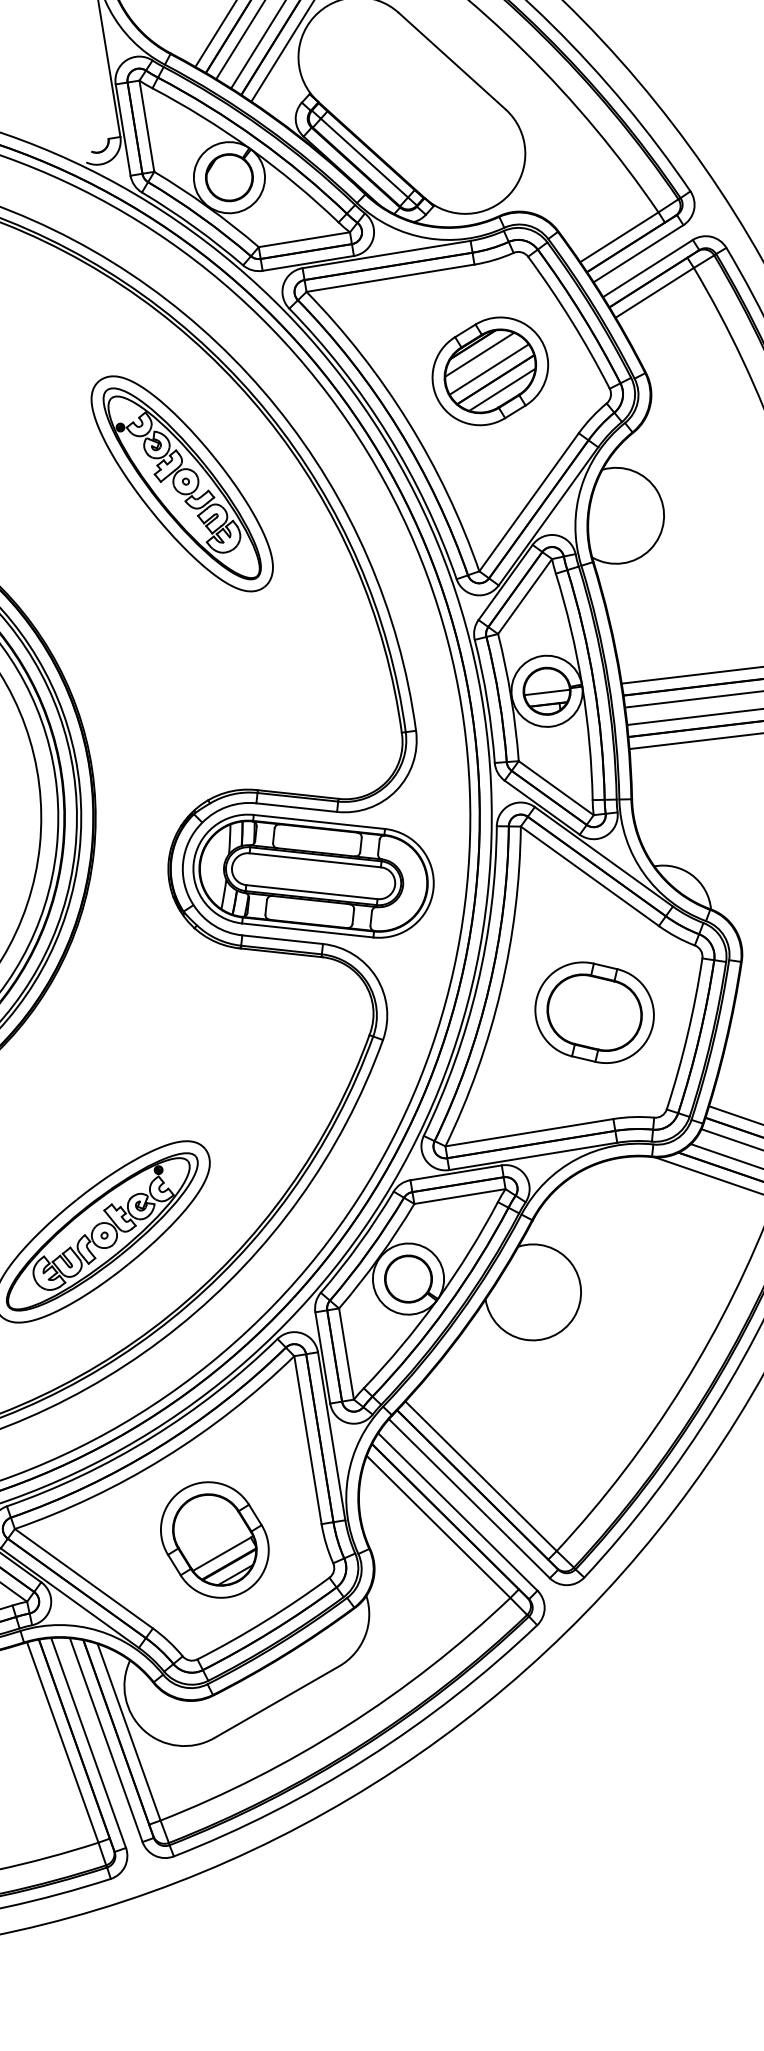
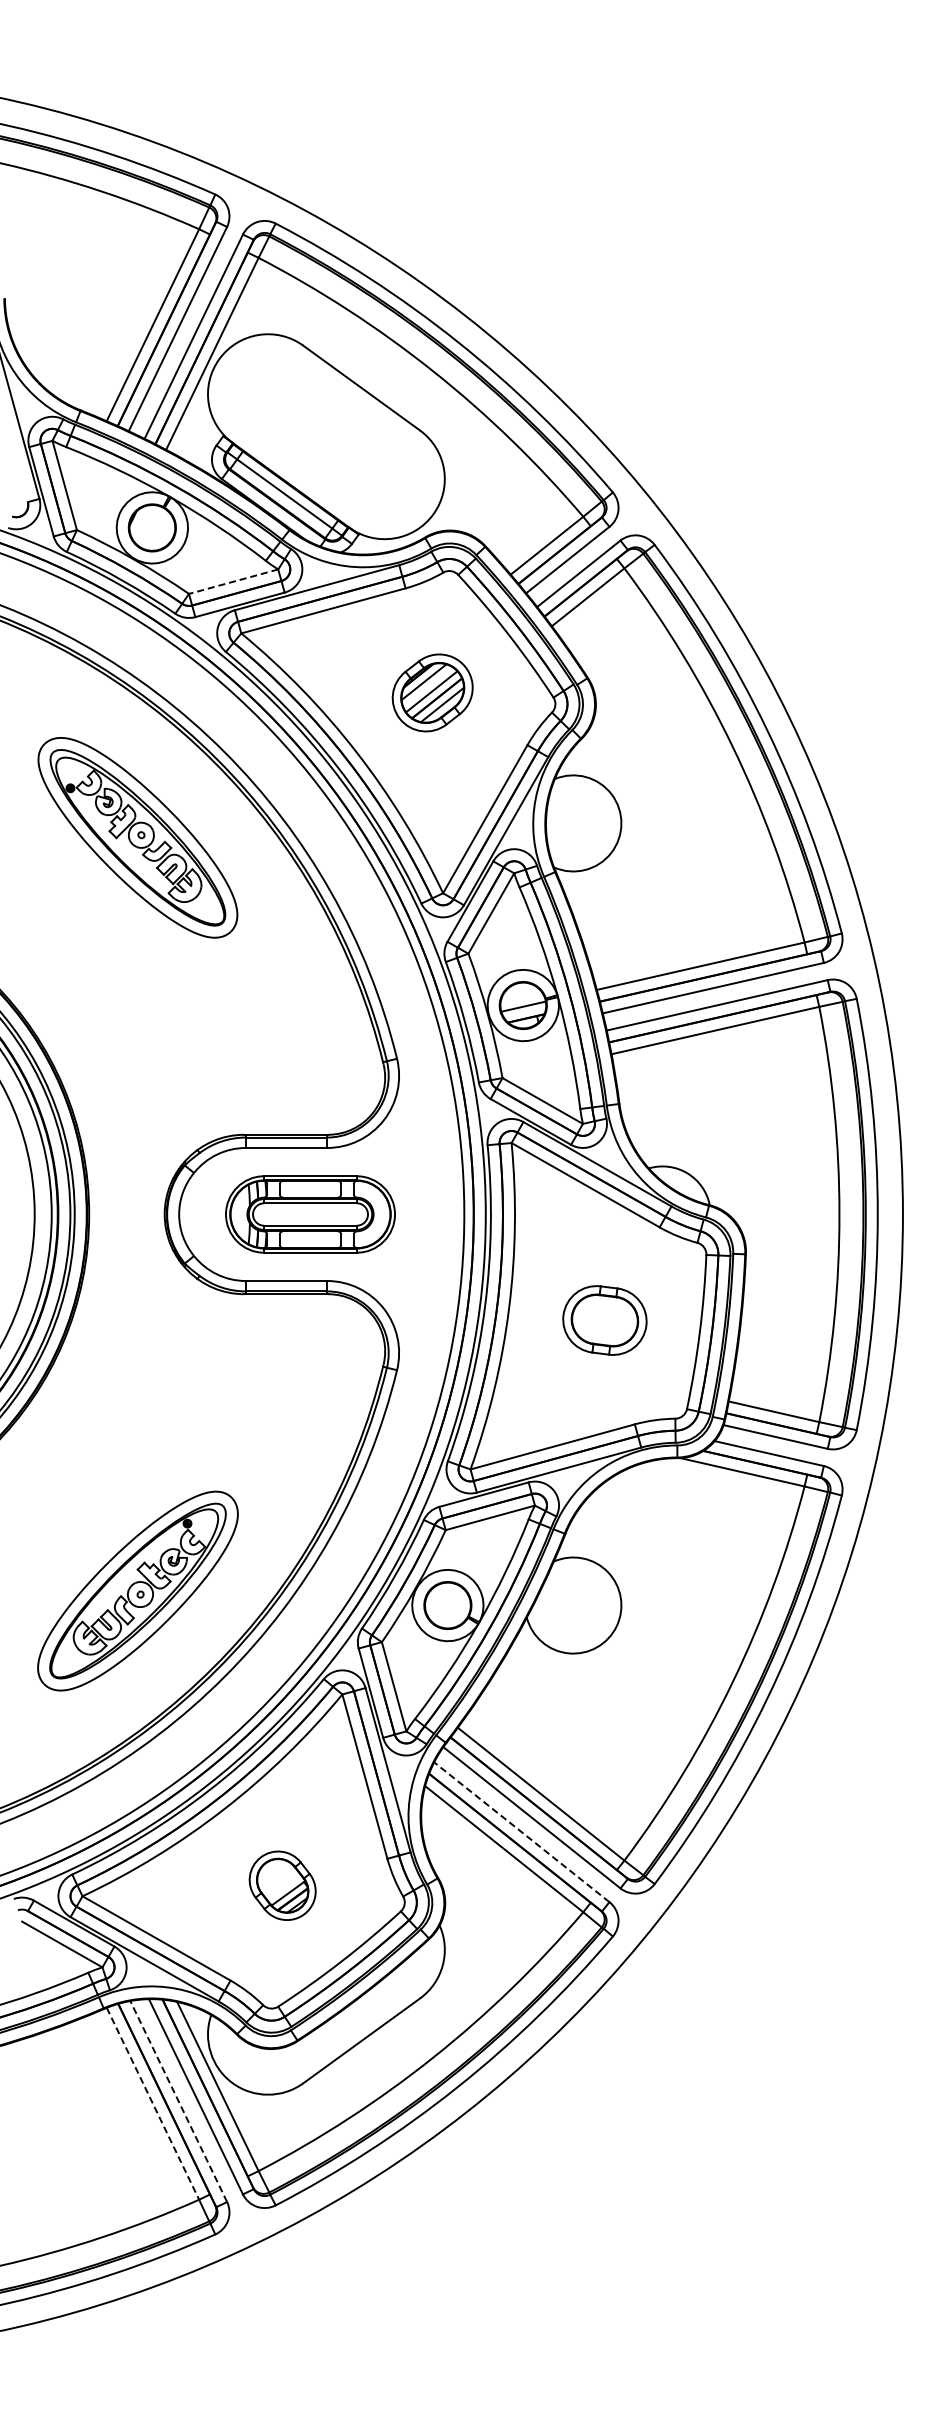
line: (304, 239) -> (233, 581), solid -> dashed
part: (490, 370) -> (432, 692), size x0.7
part: (313, 876) -> (310, 1214), size x0.7
part: (594, 1012) -> (604, 1320), size x0.7
line: (457, 1511) -> (521, 1831), solid -> dashed
part: (214, 1539) -> (282, 1885), size x0.6
line: (62, 1742) -> (152, 2103), solid -> dashed
line: (88, 1742) -> (178, 2101), solid -> dashed

